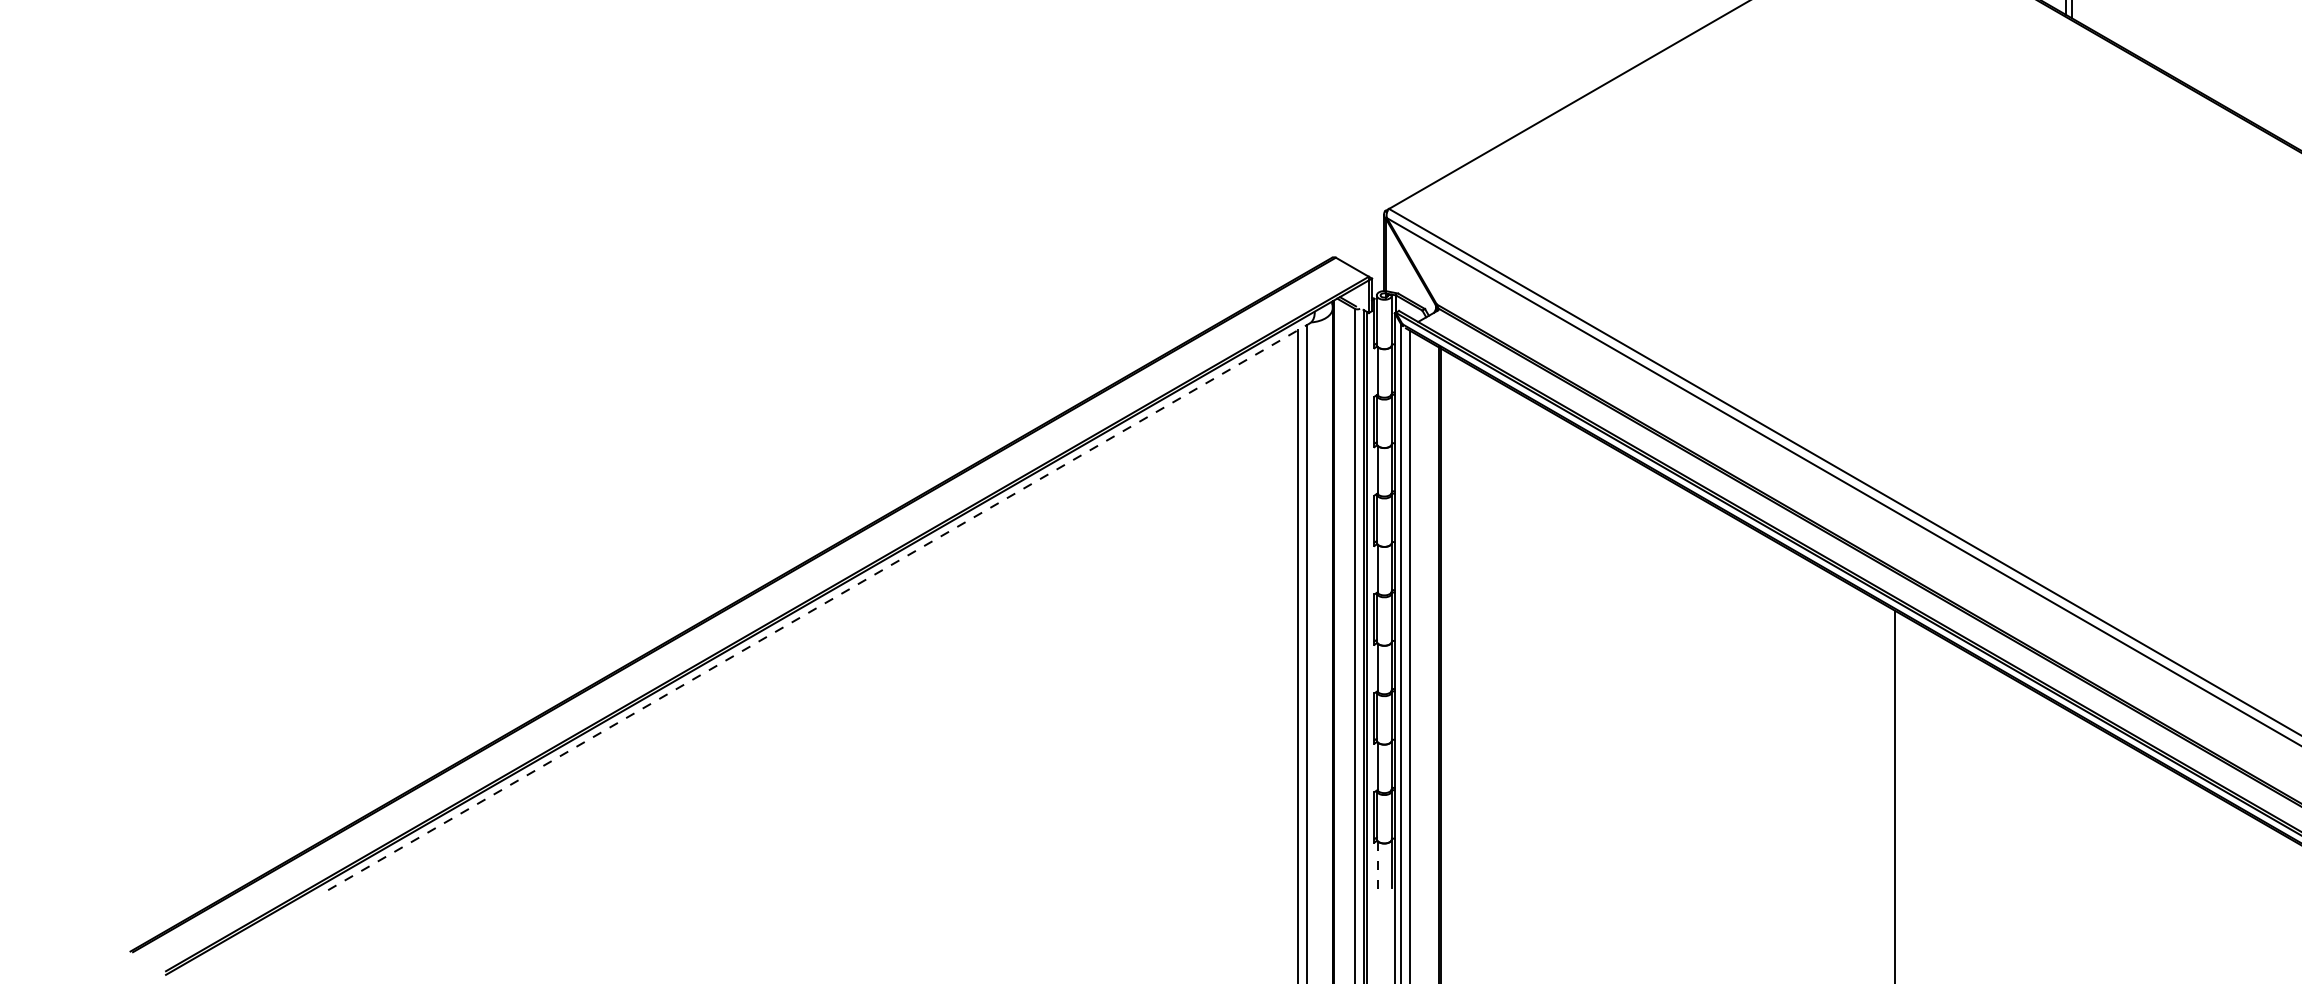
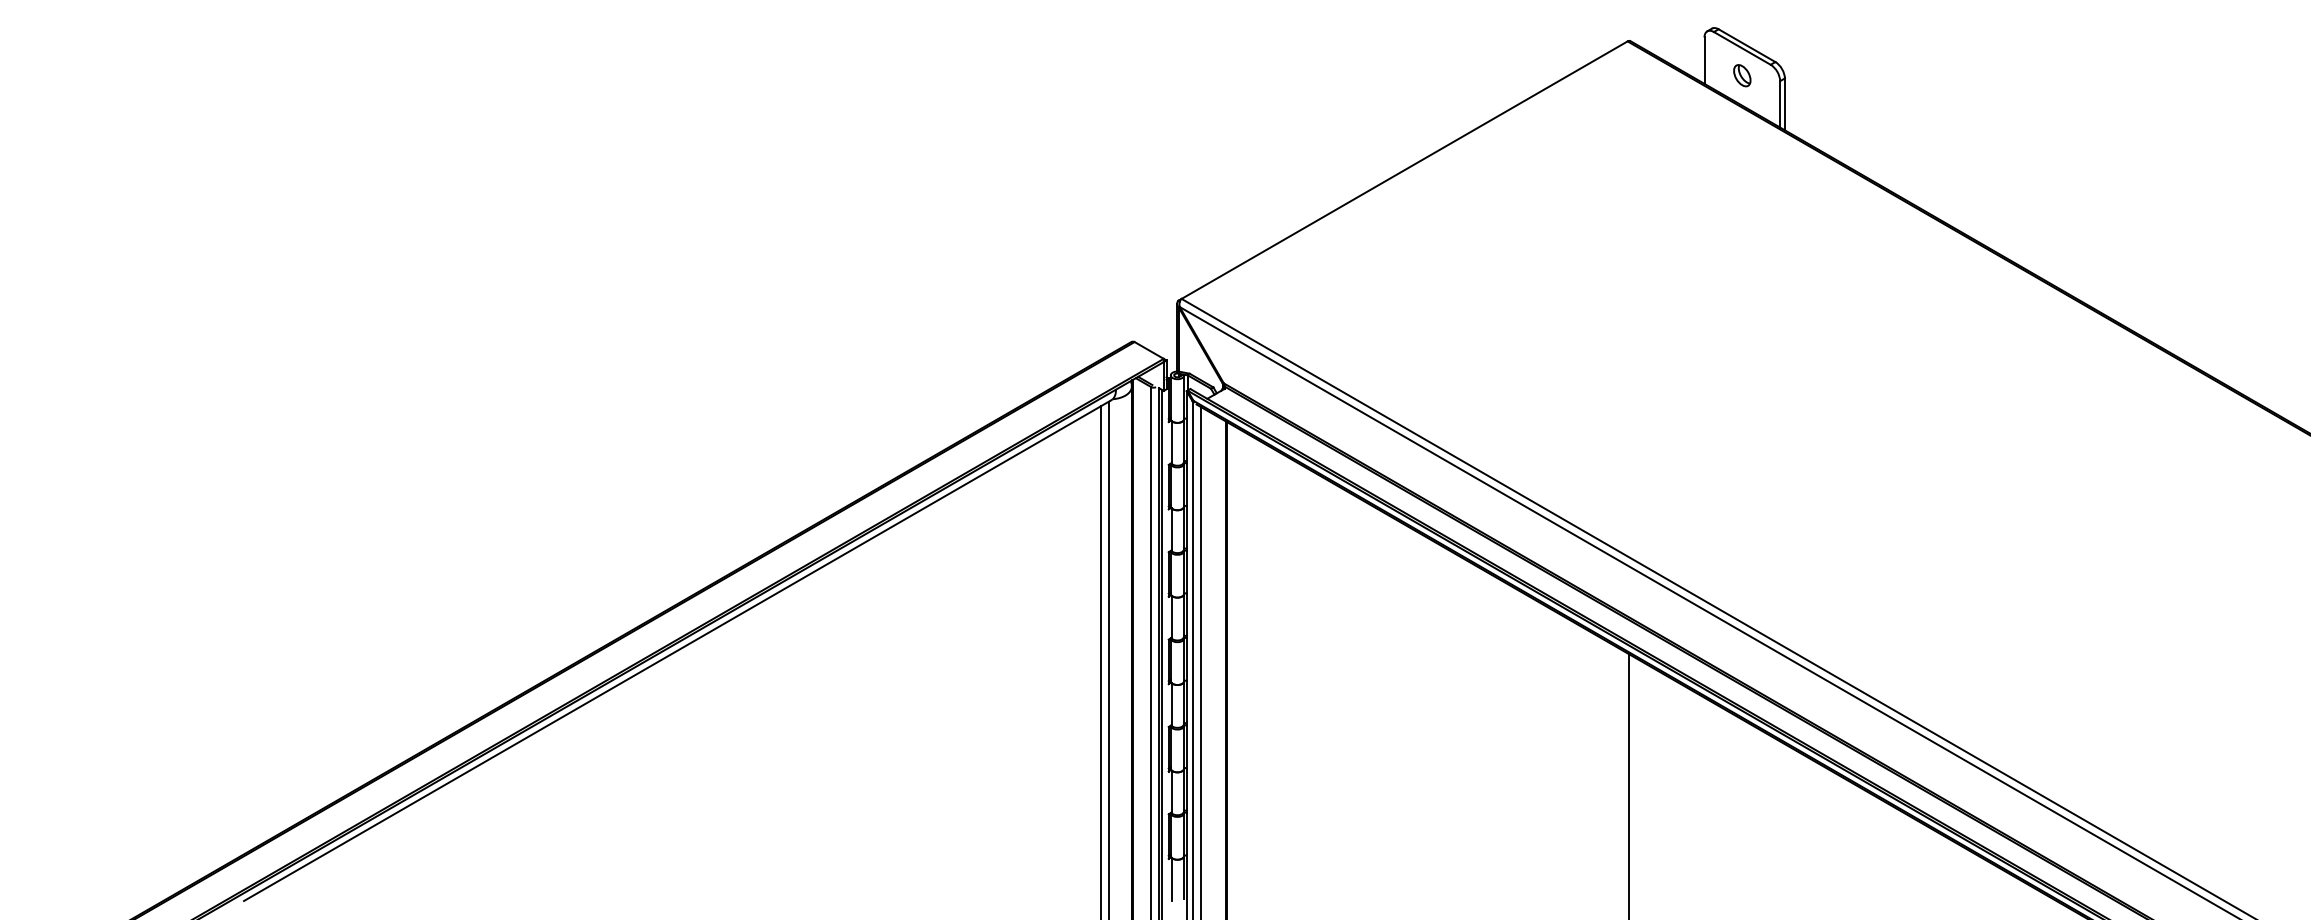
line: (817, 607) -> (676, 651), dashed -> solid
line: (1377, 865) -> (1171, 879), dashed -> solid

